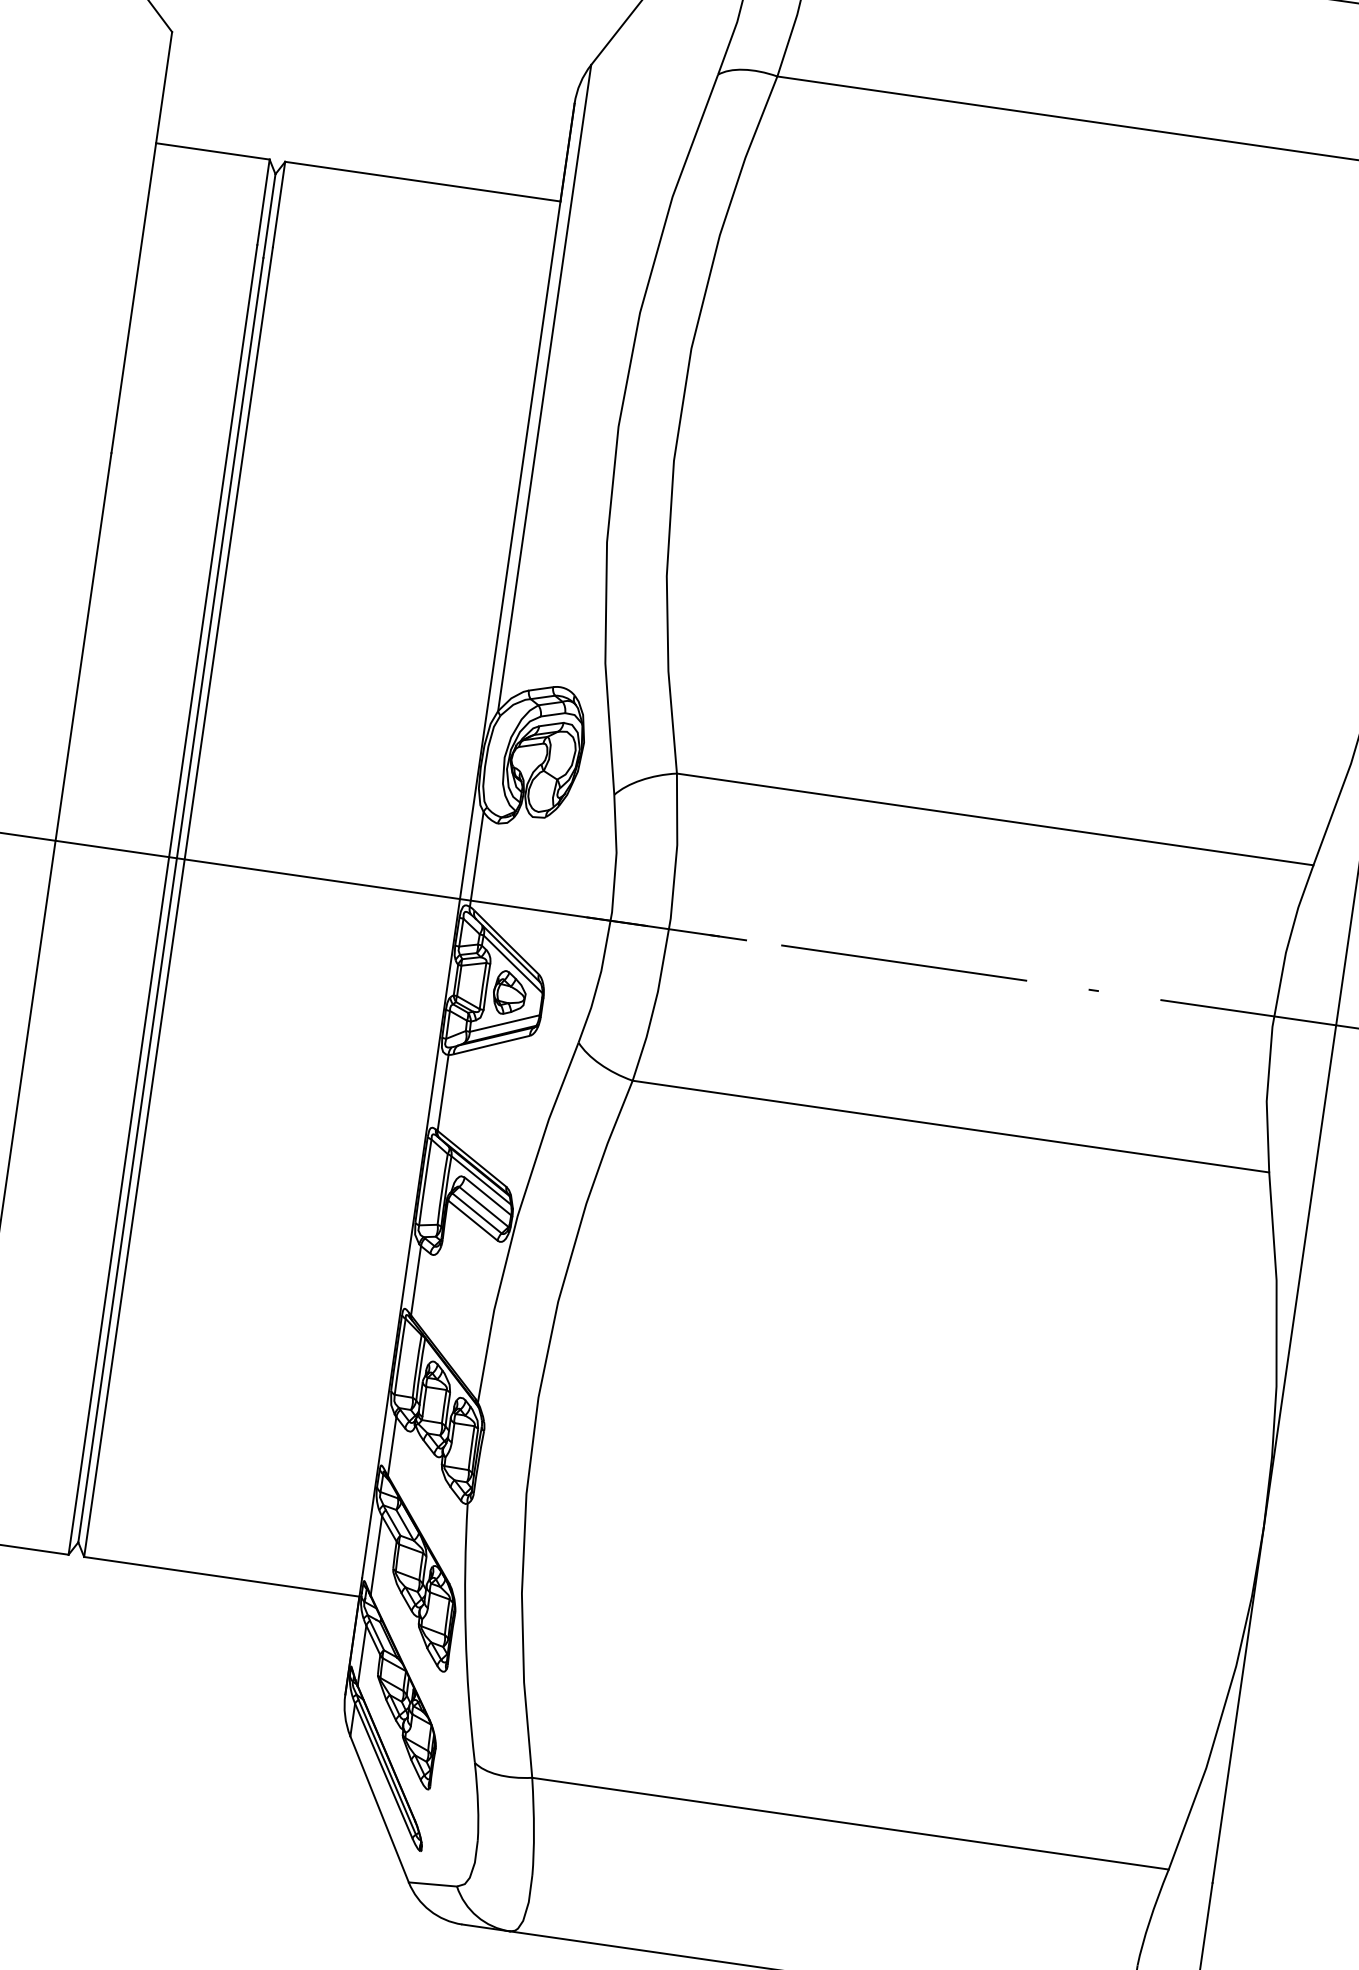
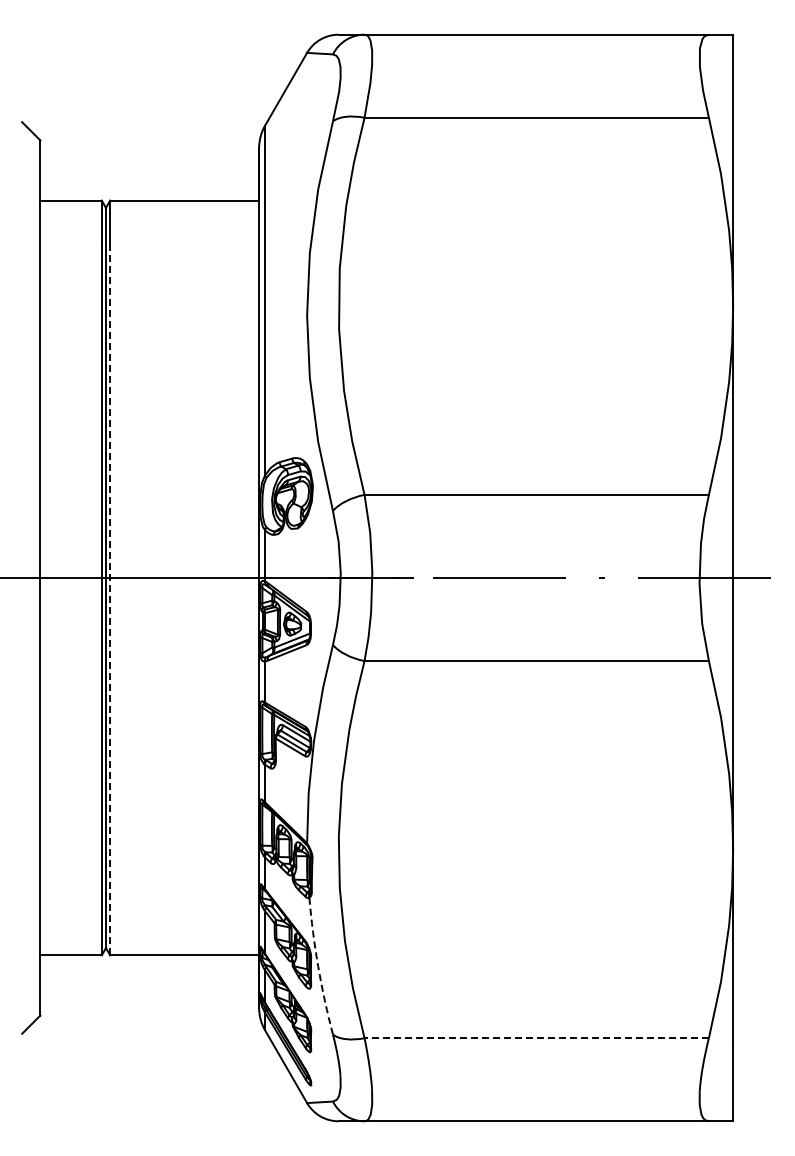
line: (179, 901) -> (110, 600), solid -> dashed
arc: (466, 1633) -> (318, 966), solid -> dashed
line: (849, 1824) -> (536, 1038), solid -> dashed

